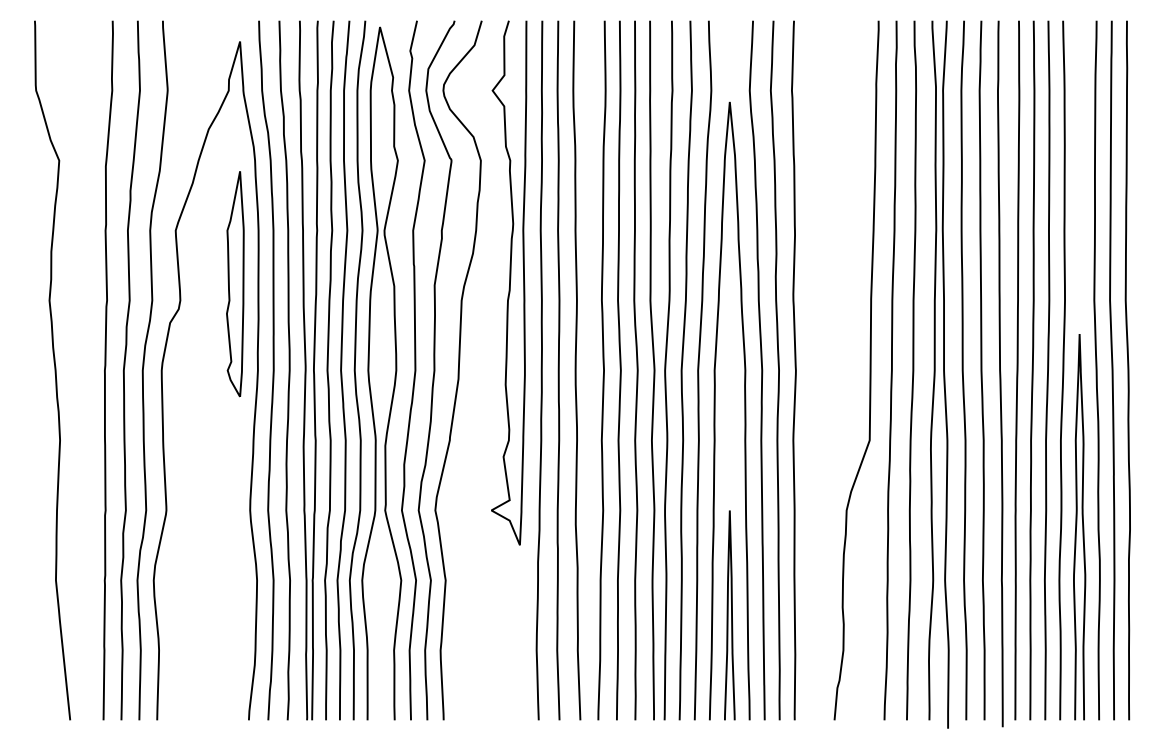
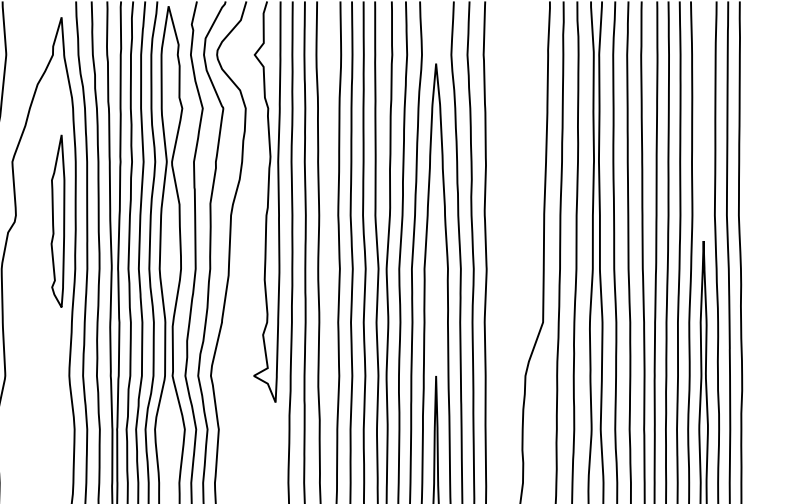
part: (235, 284) -> (58, 221), moved

